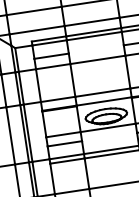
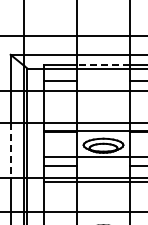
line: (93, 31) -> (103, 64), solid -> dashed
line: (10, 135) -> (10, 150), solid -> dashed

